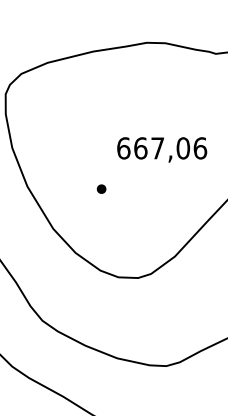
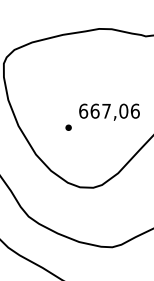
text: (162, 148) -> (109, 111), moved

